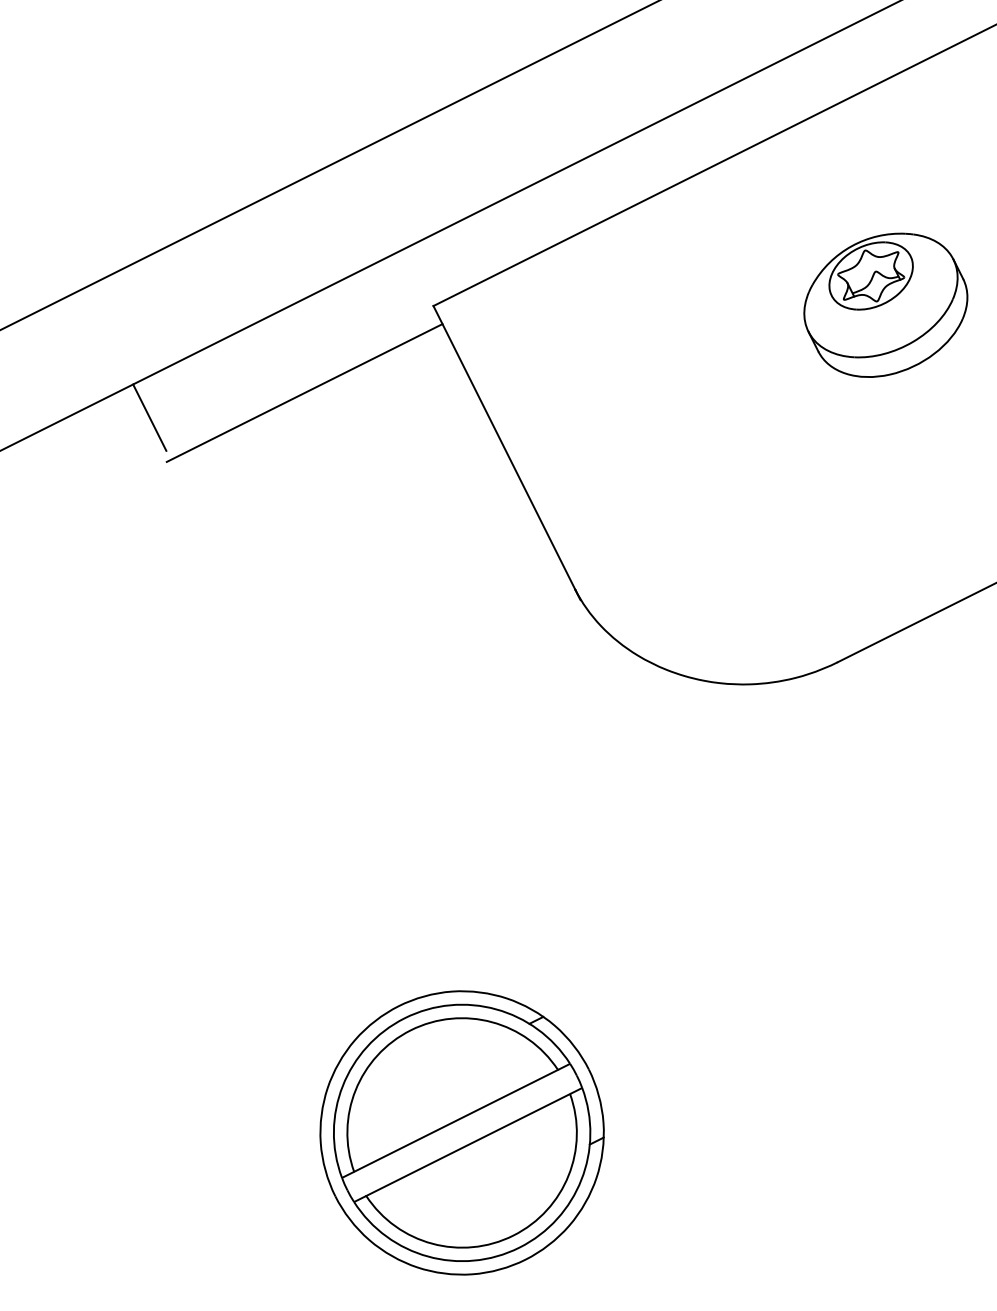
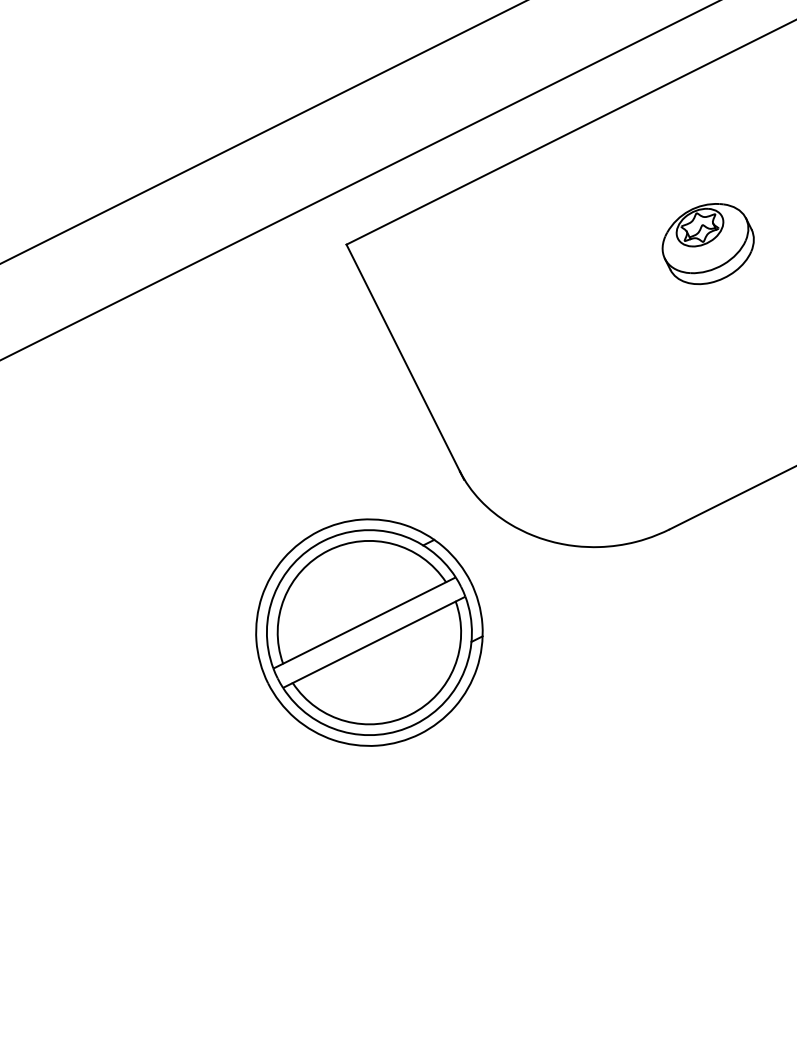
part: (886, 304) -> (708, 243), size x0.7
line: (304, 393) -> (243, 314), removed
line: (149, 417) -> (119, 333), removed
part: (462, 1132) -> (369, 632), moved

